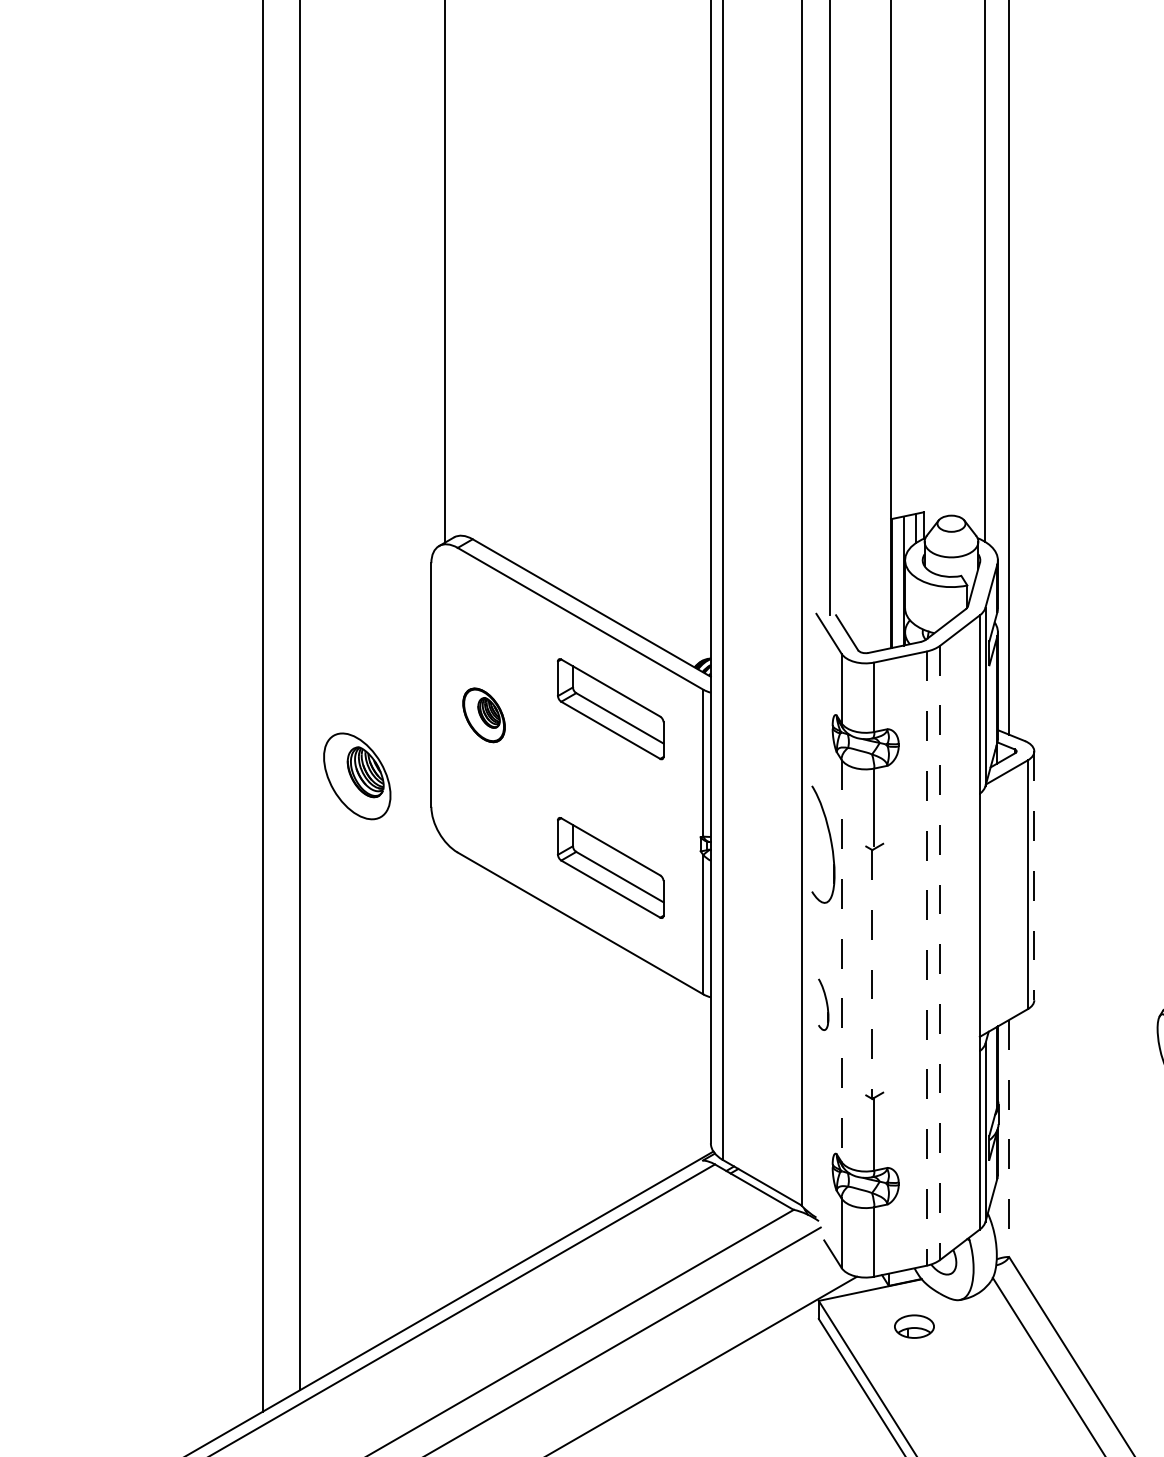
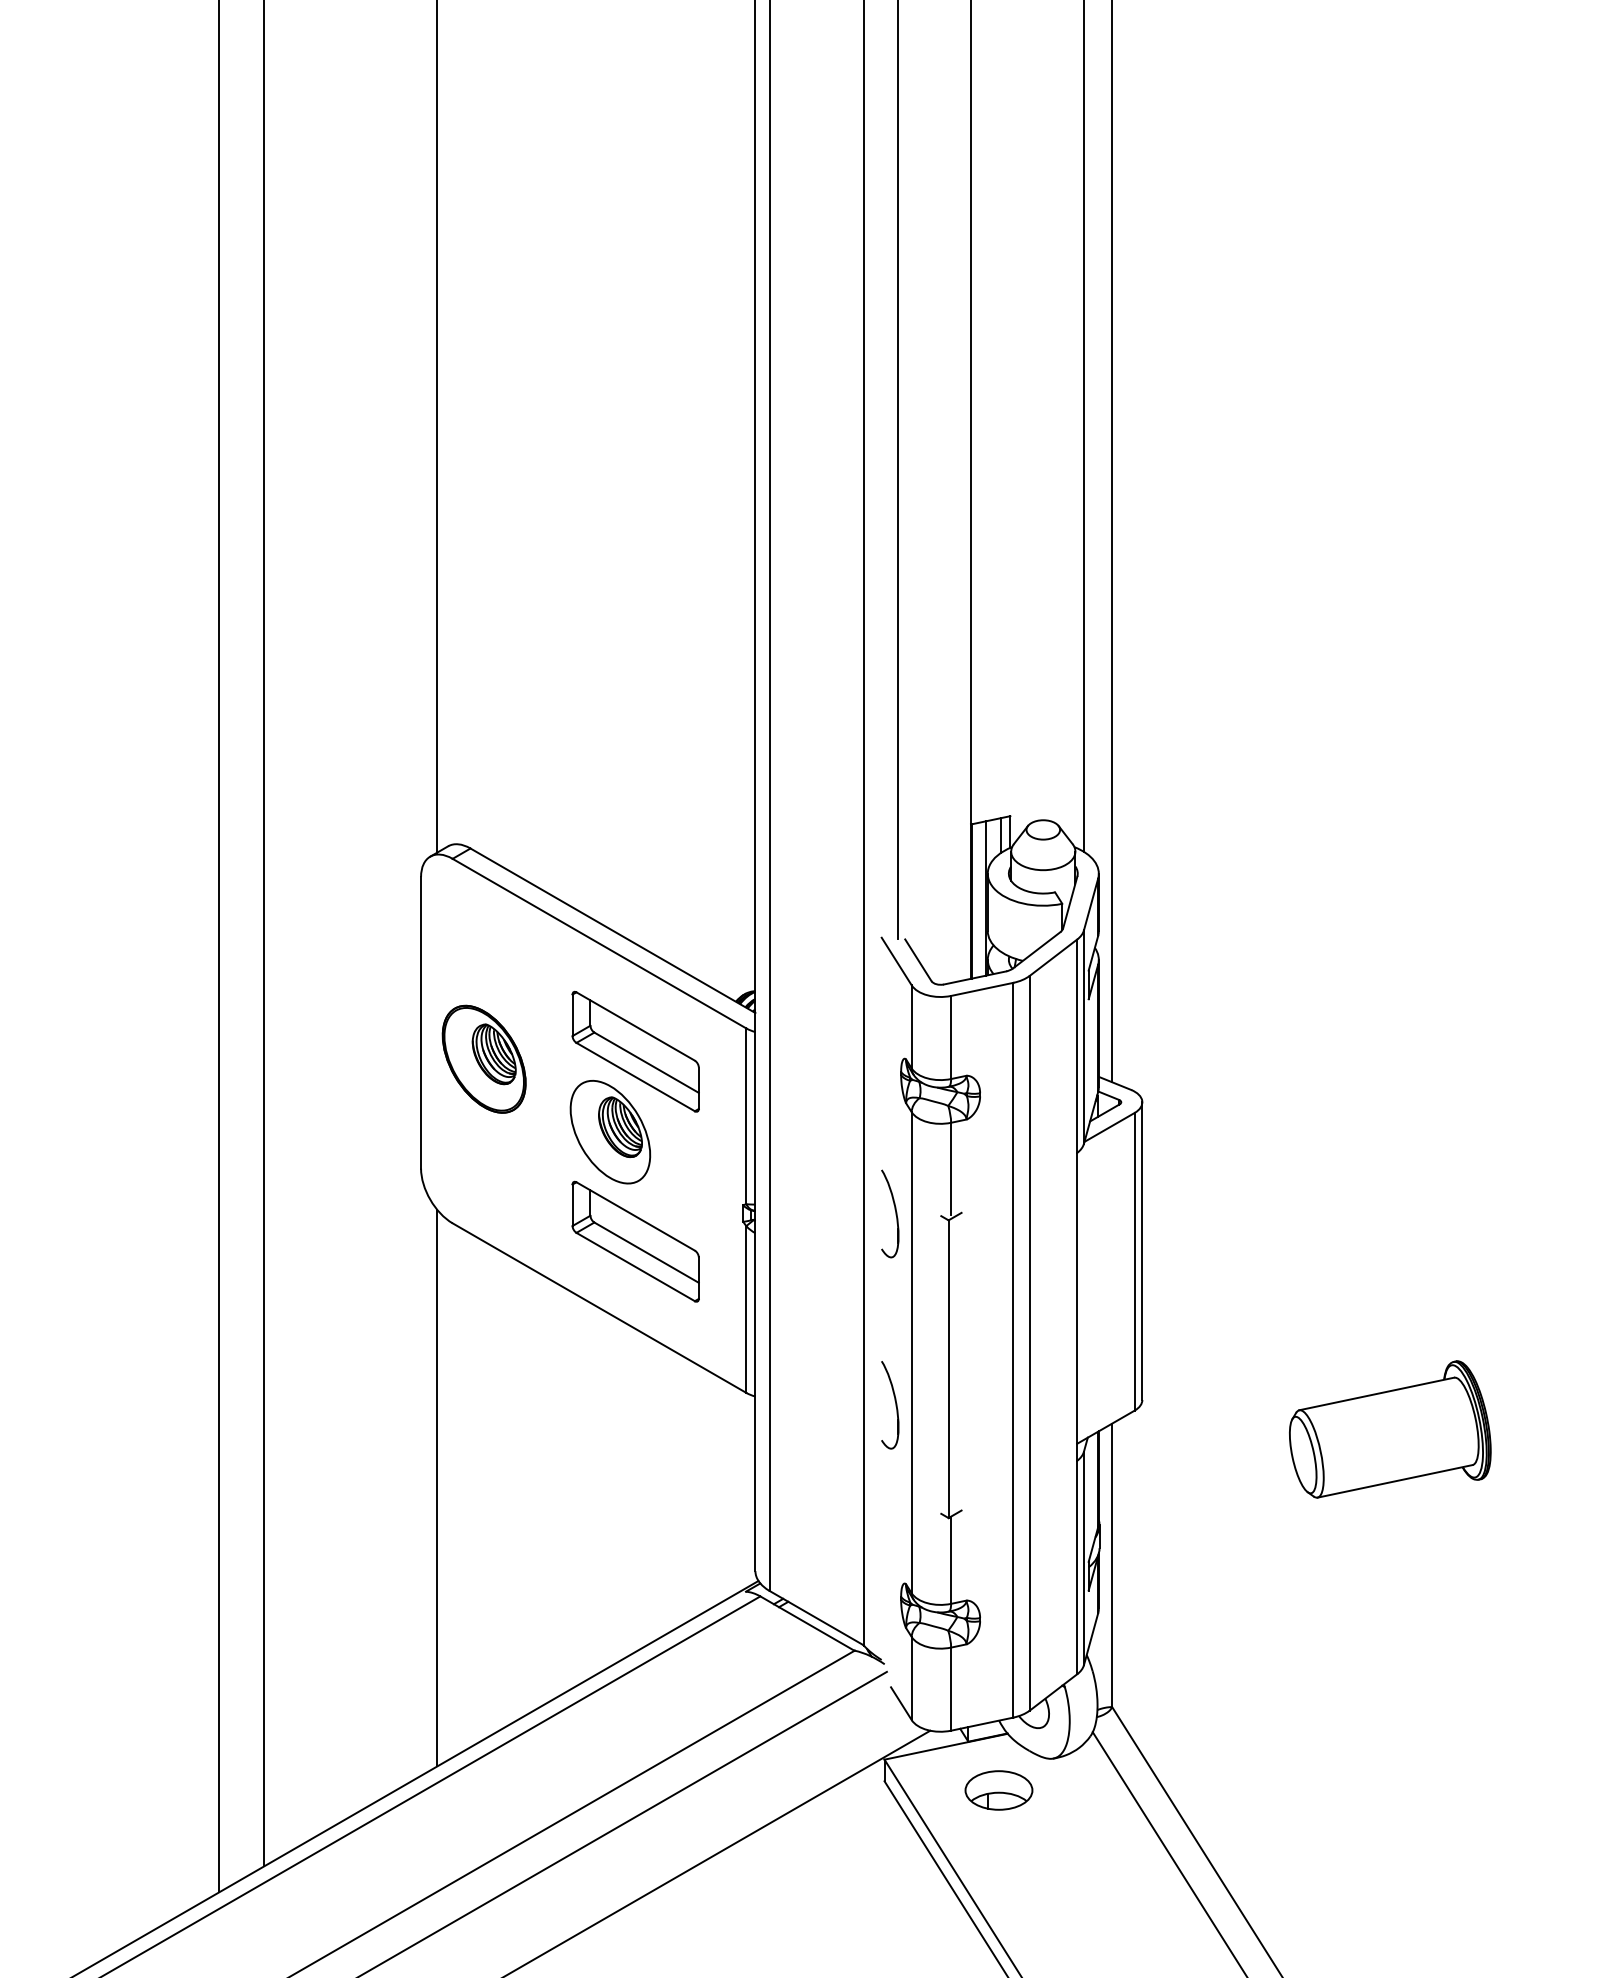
part: (483, 714) -> (483, 1058), size x1.67
part: (357, 775) -> (610, 1131), moved
part: (823, 844) -> (890, 1213), size x0.62
line: (1034, 876) -> (1142, 1251), dashed -> solid
line: (939, 953) -> (1029, 1343), dashed -> solid
line: (926, 958) -> (1013, 1350), dashed -> solid
line: (841, 960) -> (911, 1352), dashed -> solid
line: (872, 974) -> (948, 1369), dashed -> solid
part: (823, 1004) -> (890, 1405), size x1.43
line: (445, 1073) -> (437, 1487), added
line: (1009, 1138) -> (1112, 1565), dashed -> solid
part: (914, 1326) -> (998, 1790), size x1.43

